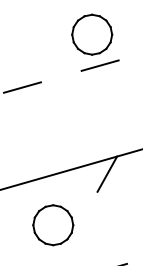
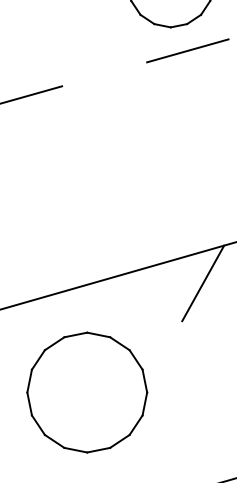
part: (53, 225) -> (87, 393), size x1.4

